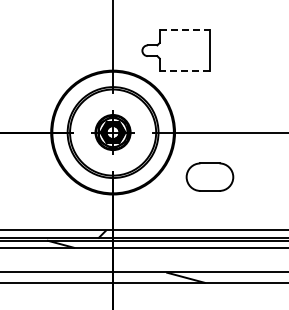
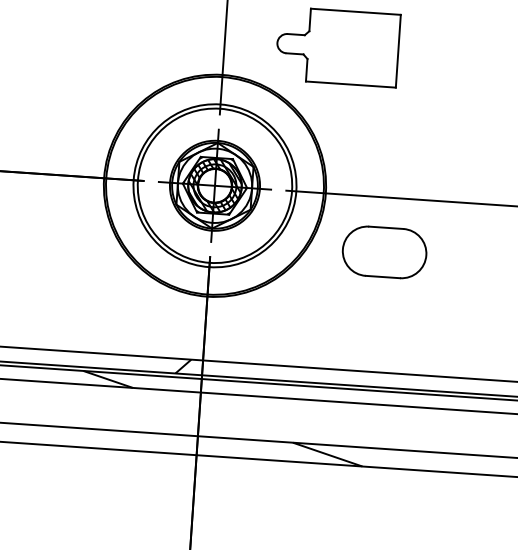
line: (185, 30) -> (357, 11), dashed -> solid
line: (184, 71) -> (350, 85), dashed -> solid
part: (112, 132) -> (213, 185), size x1.43
part: (209, 176) -> (383, 251), moved

